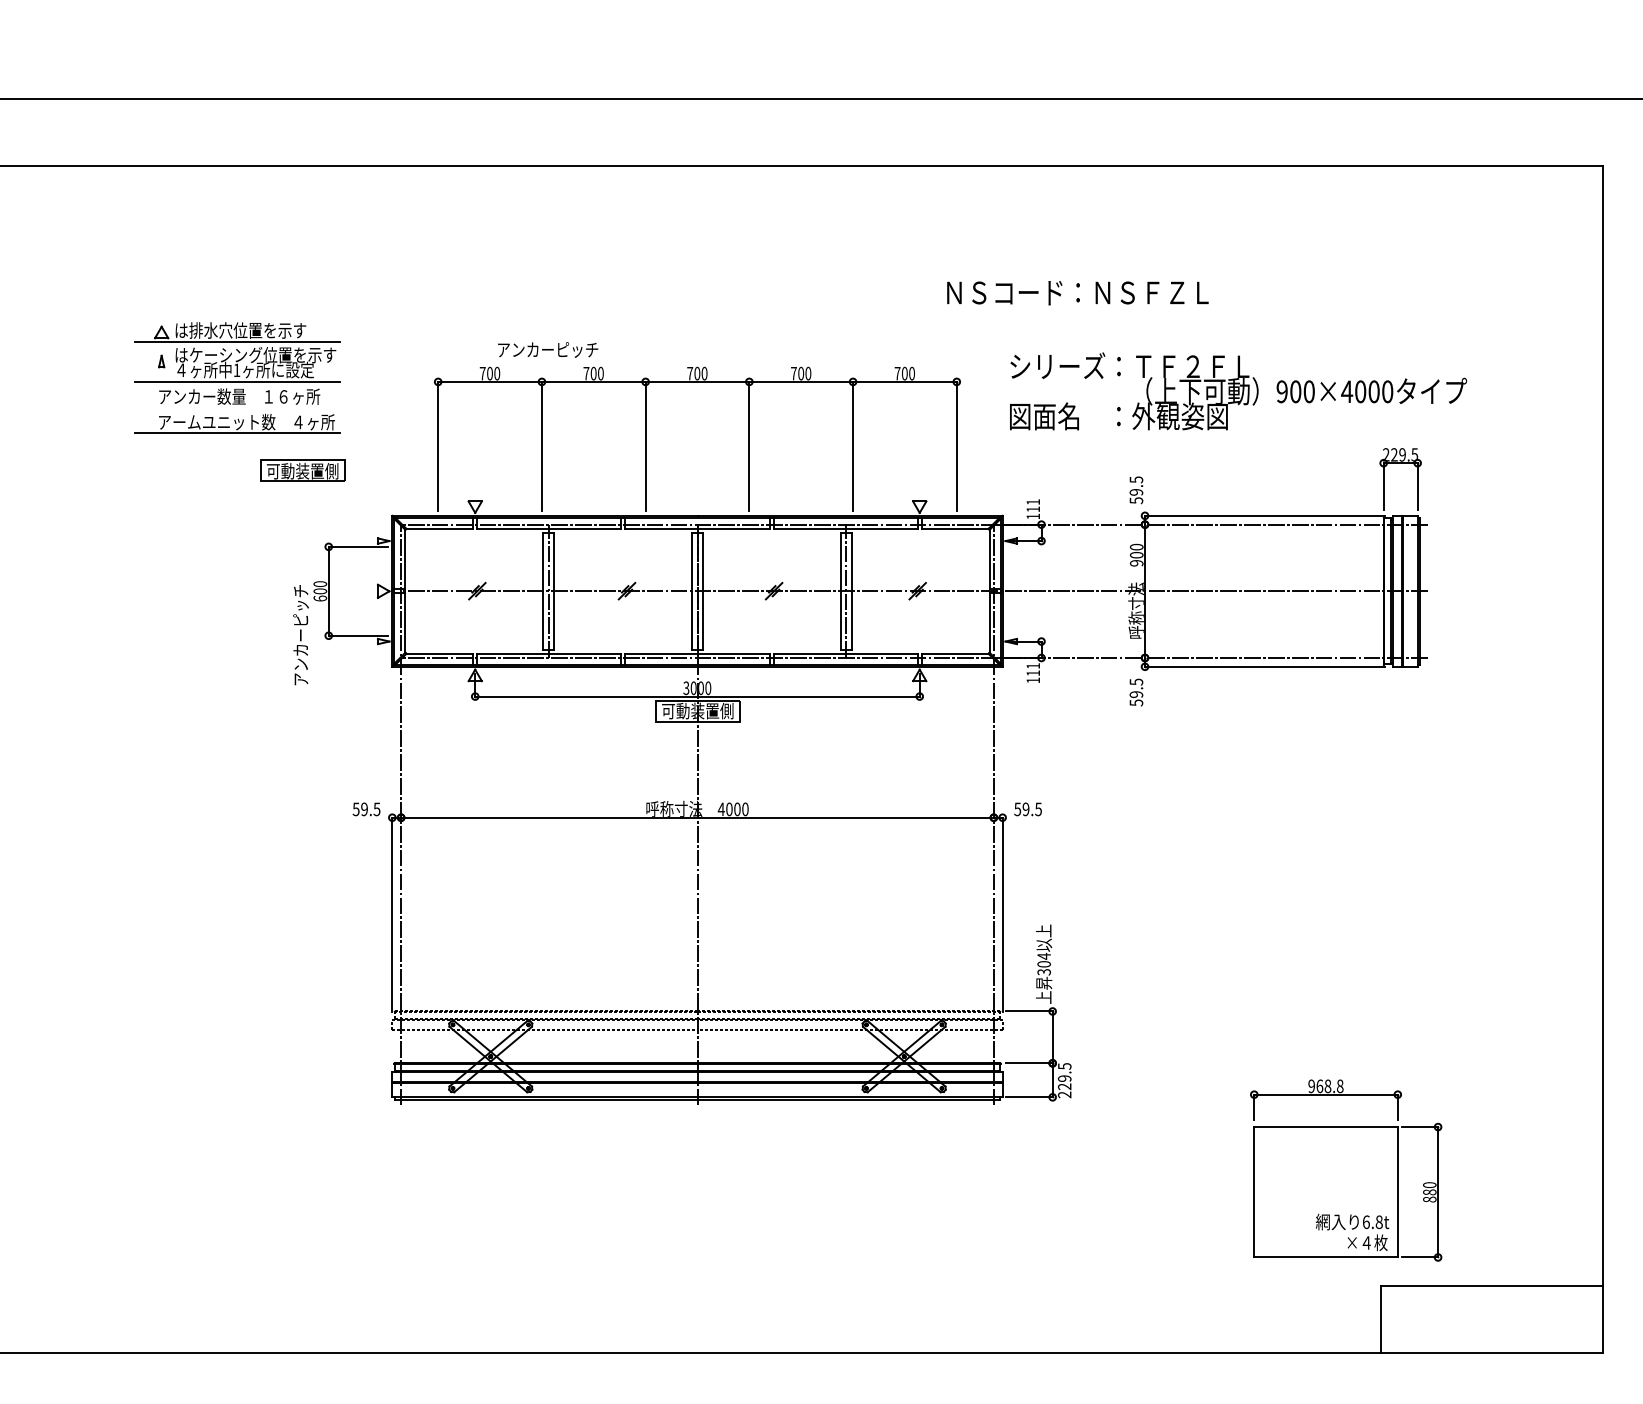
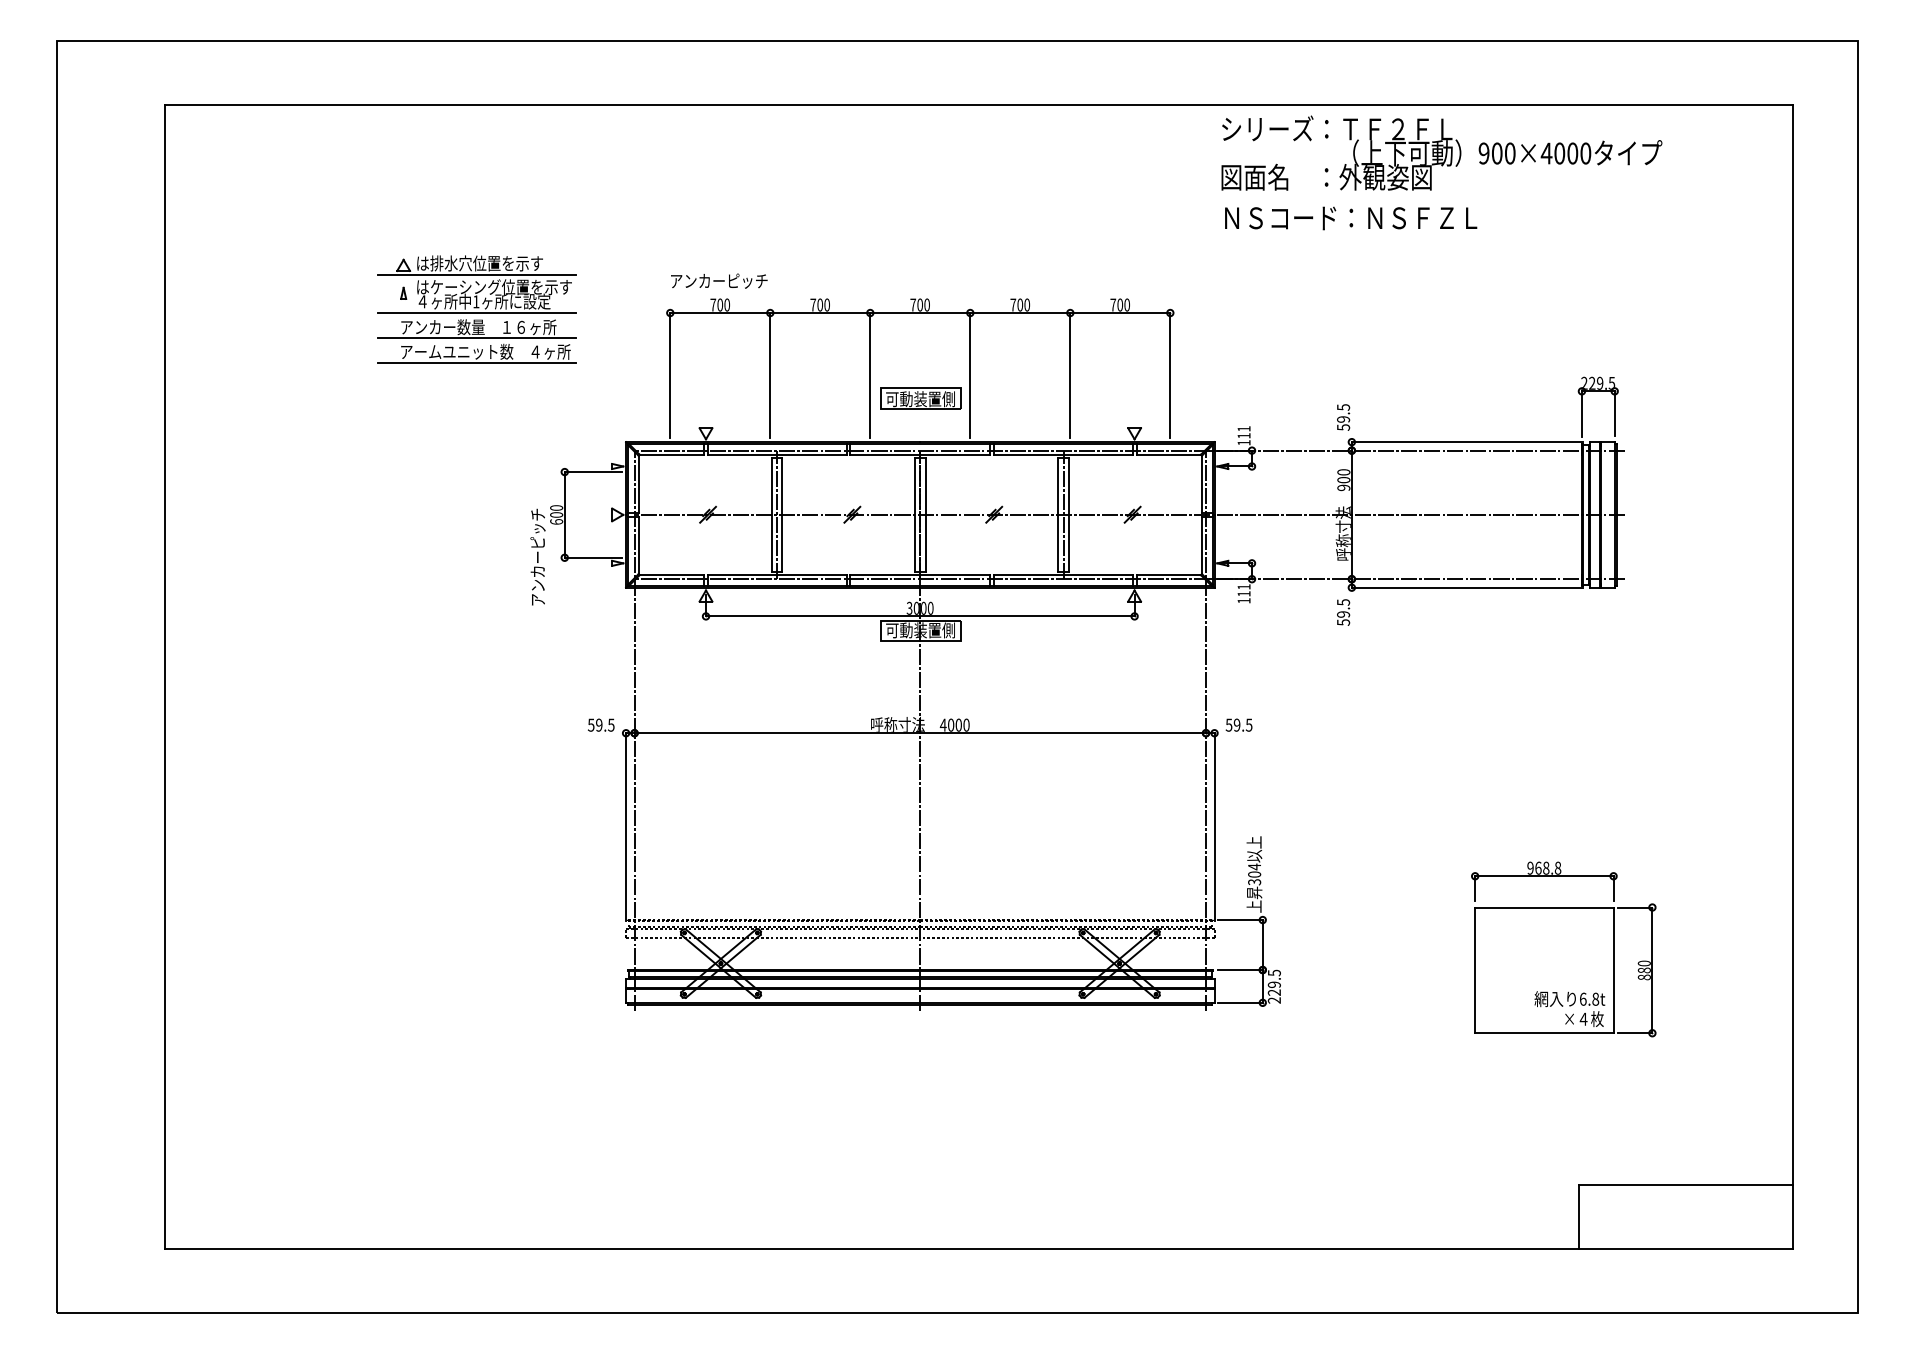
text: (1078, 293) -> (1351, 218), moved
text: (548, 349) -> (719, 280), moved
text: (1238, 390) -> (1441, 152), moved
line: (237, 407) -> (476, 337), added
part: (302, 470) -> (920, 398), moved
part: (1345, 1170) -> (1563, 949), moved

